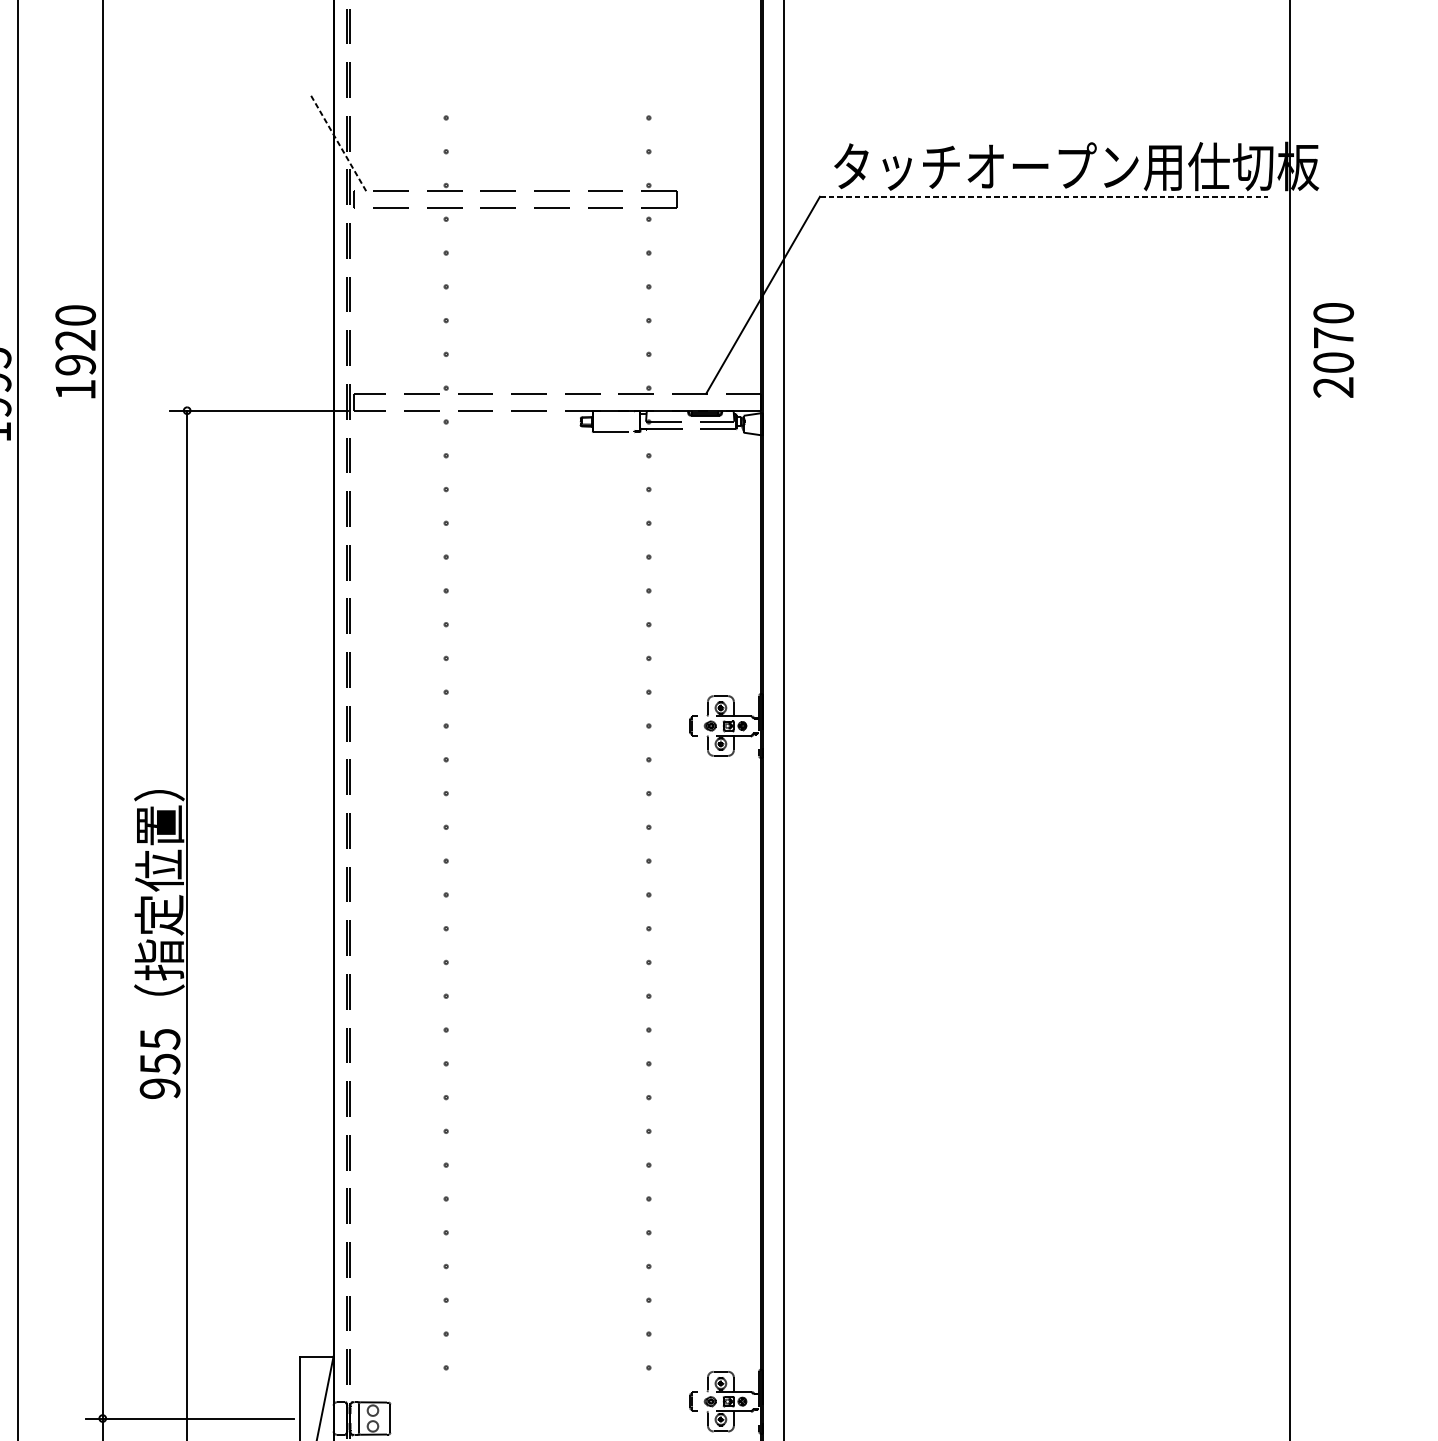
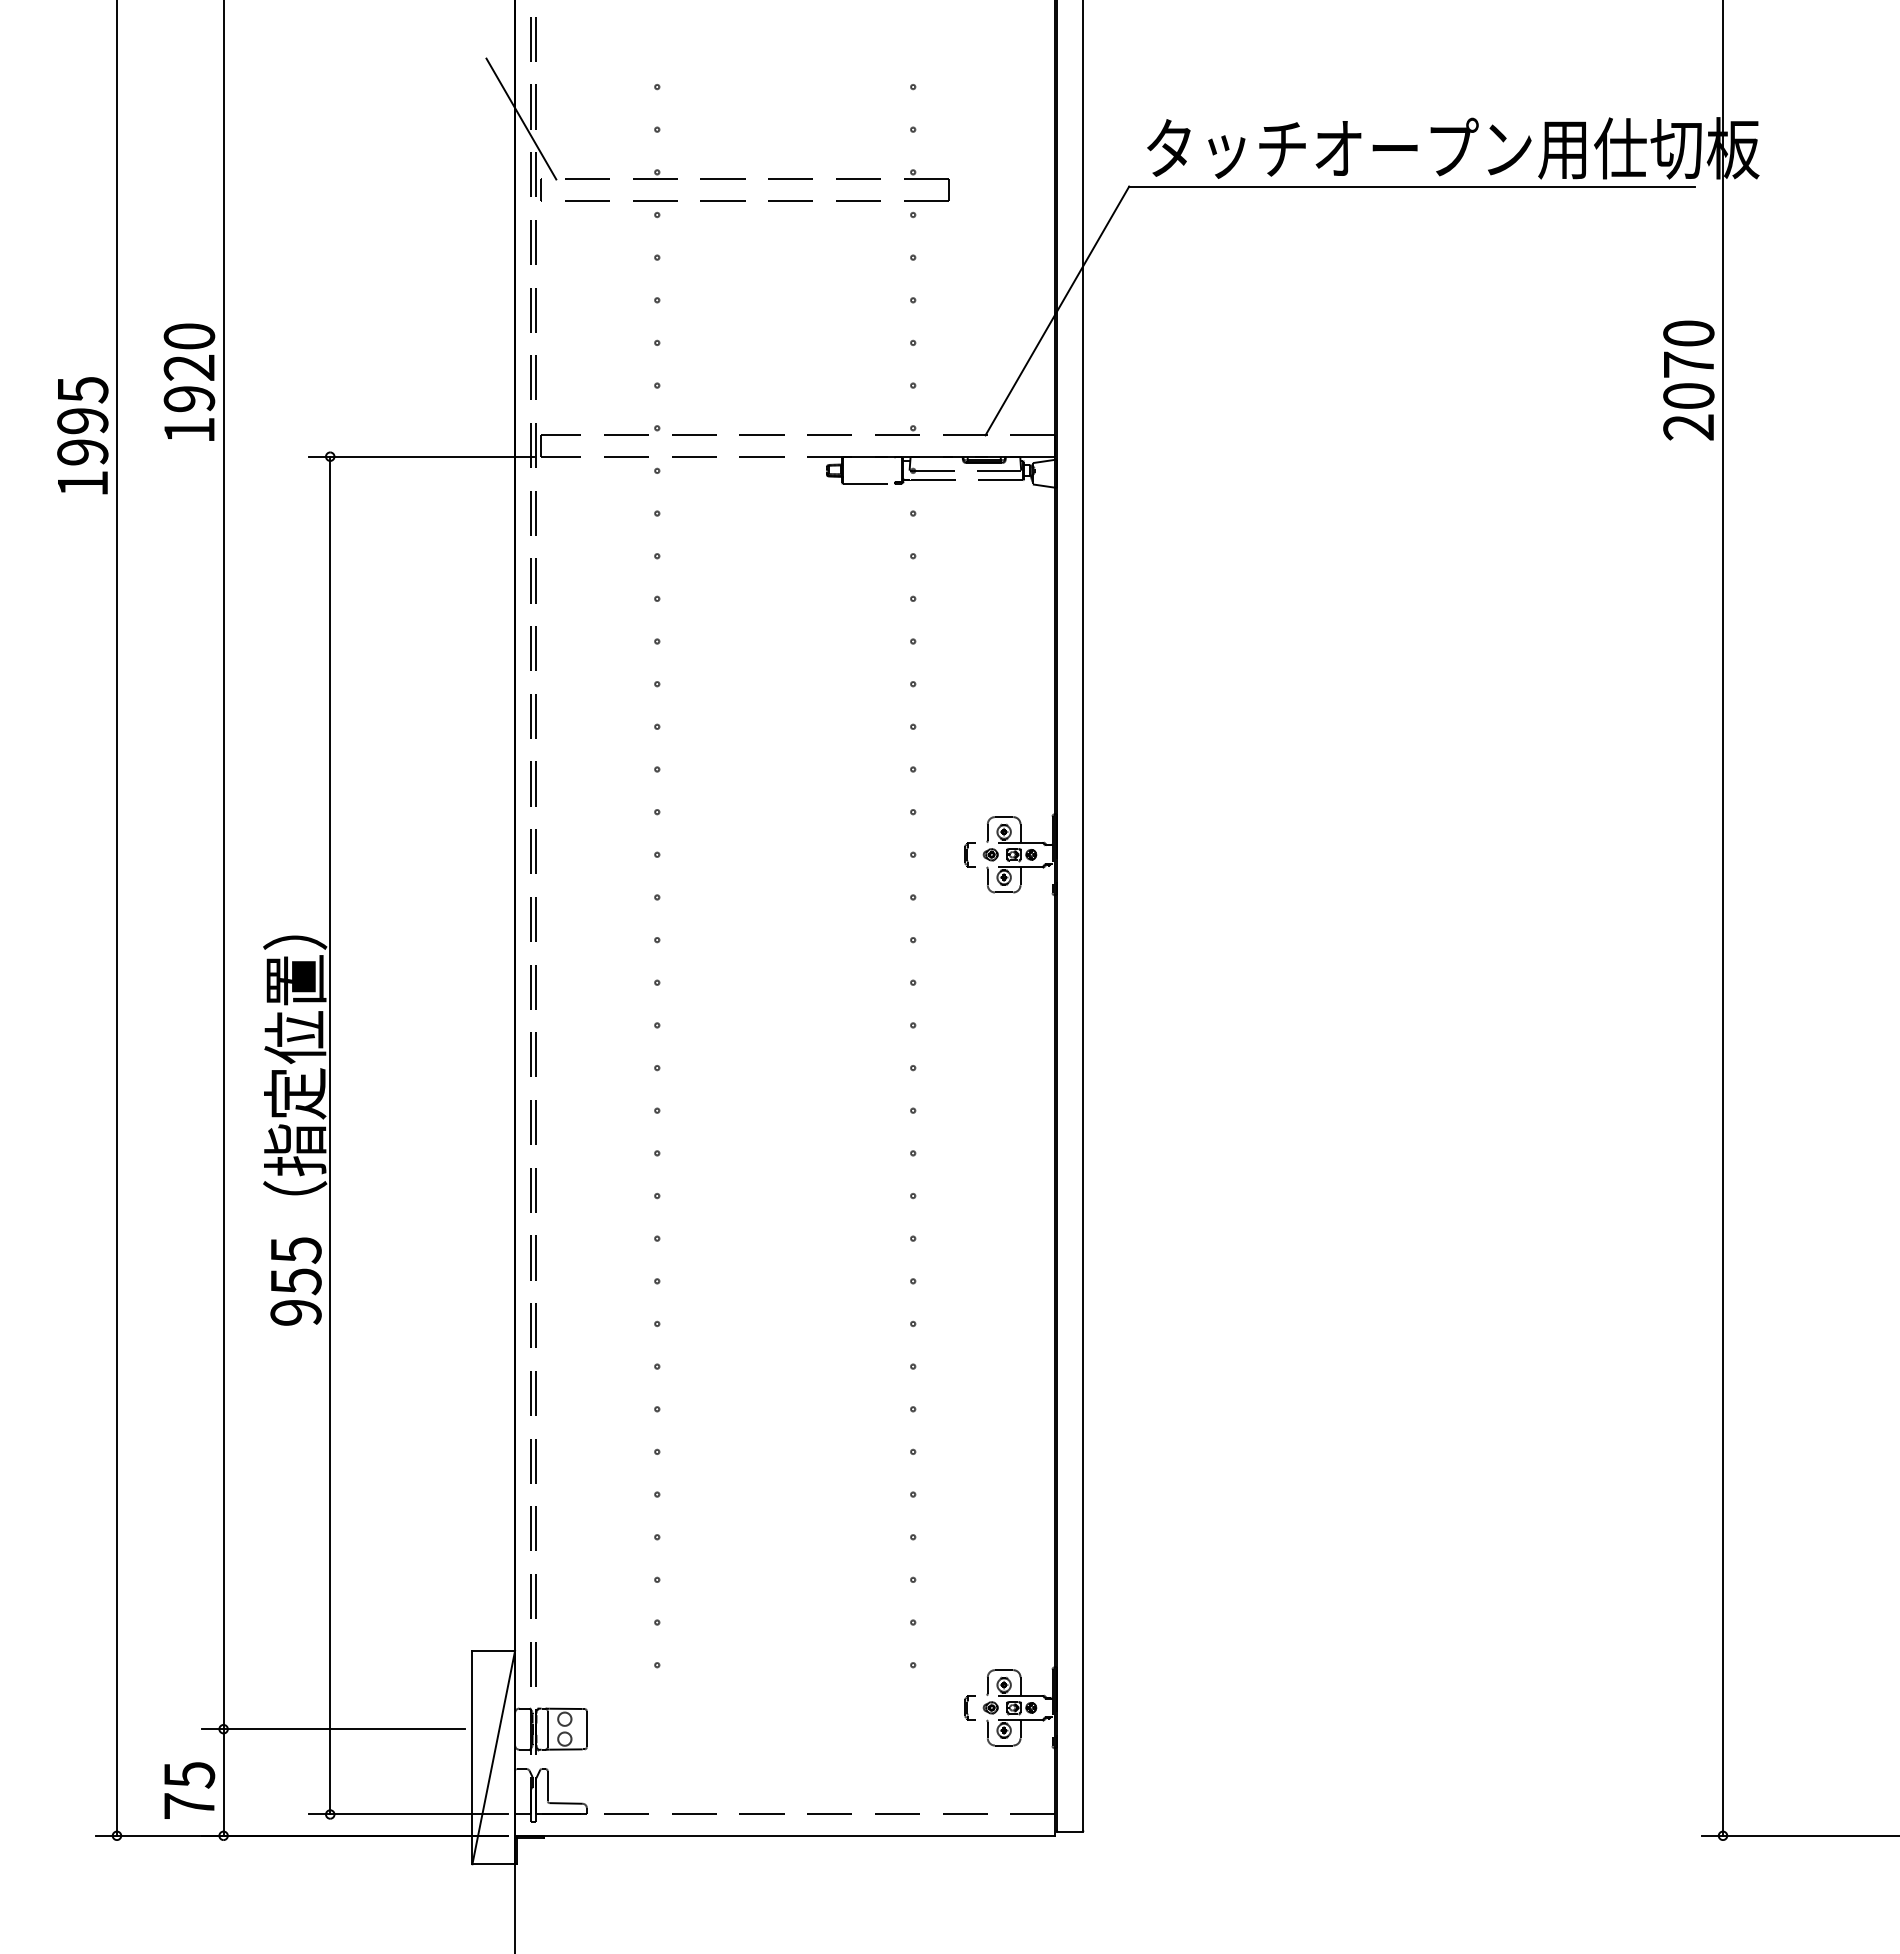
line: (338, 143) -> (521, 119), dashed -> solid
line: (1044, 196) -> (1412, 186), dashed -> solid
text: (1333, 350) -> (1688, 380), moved

